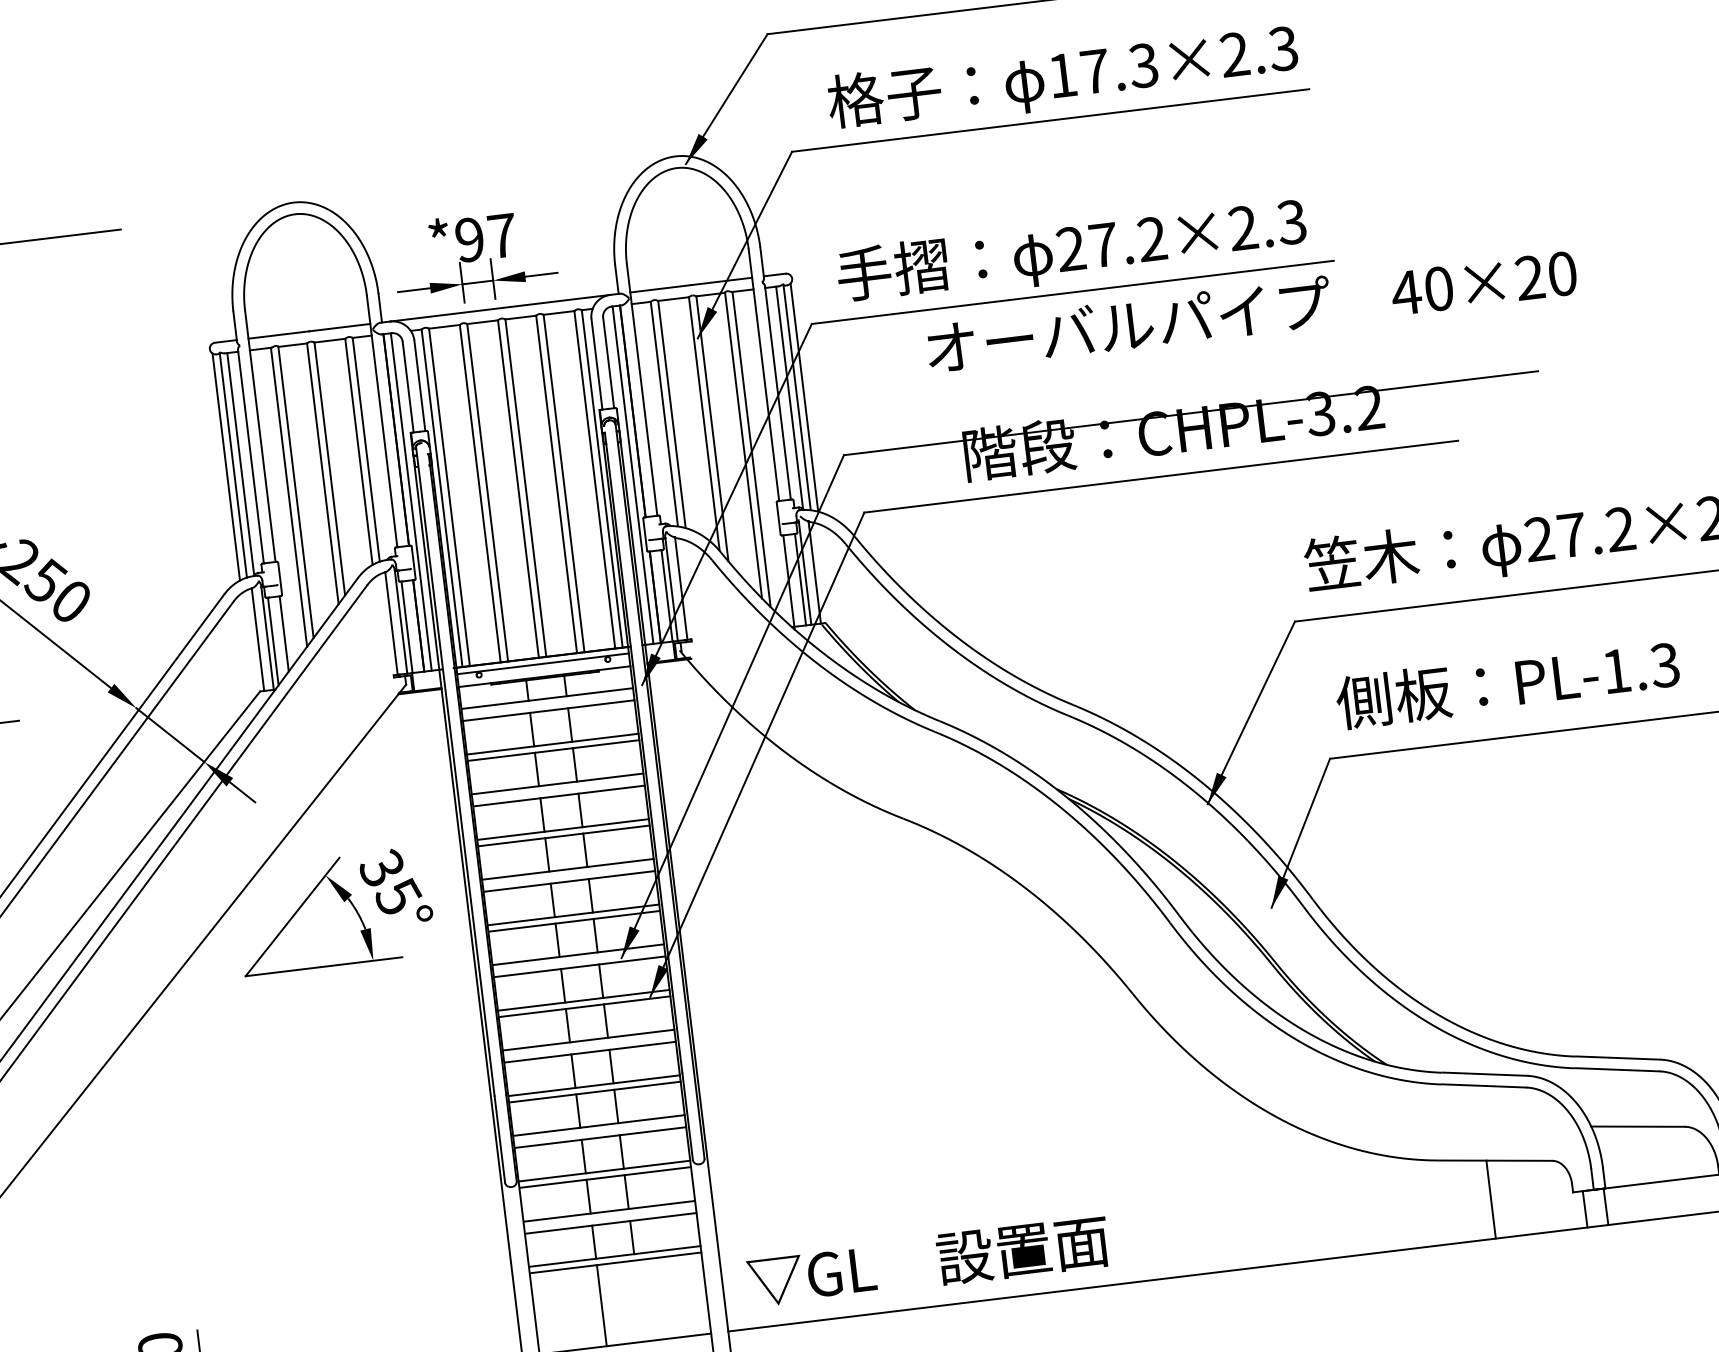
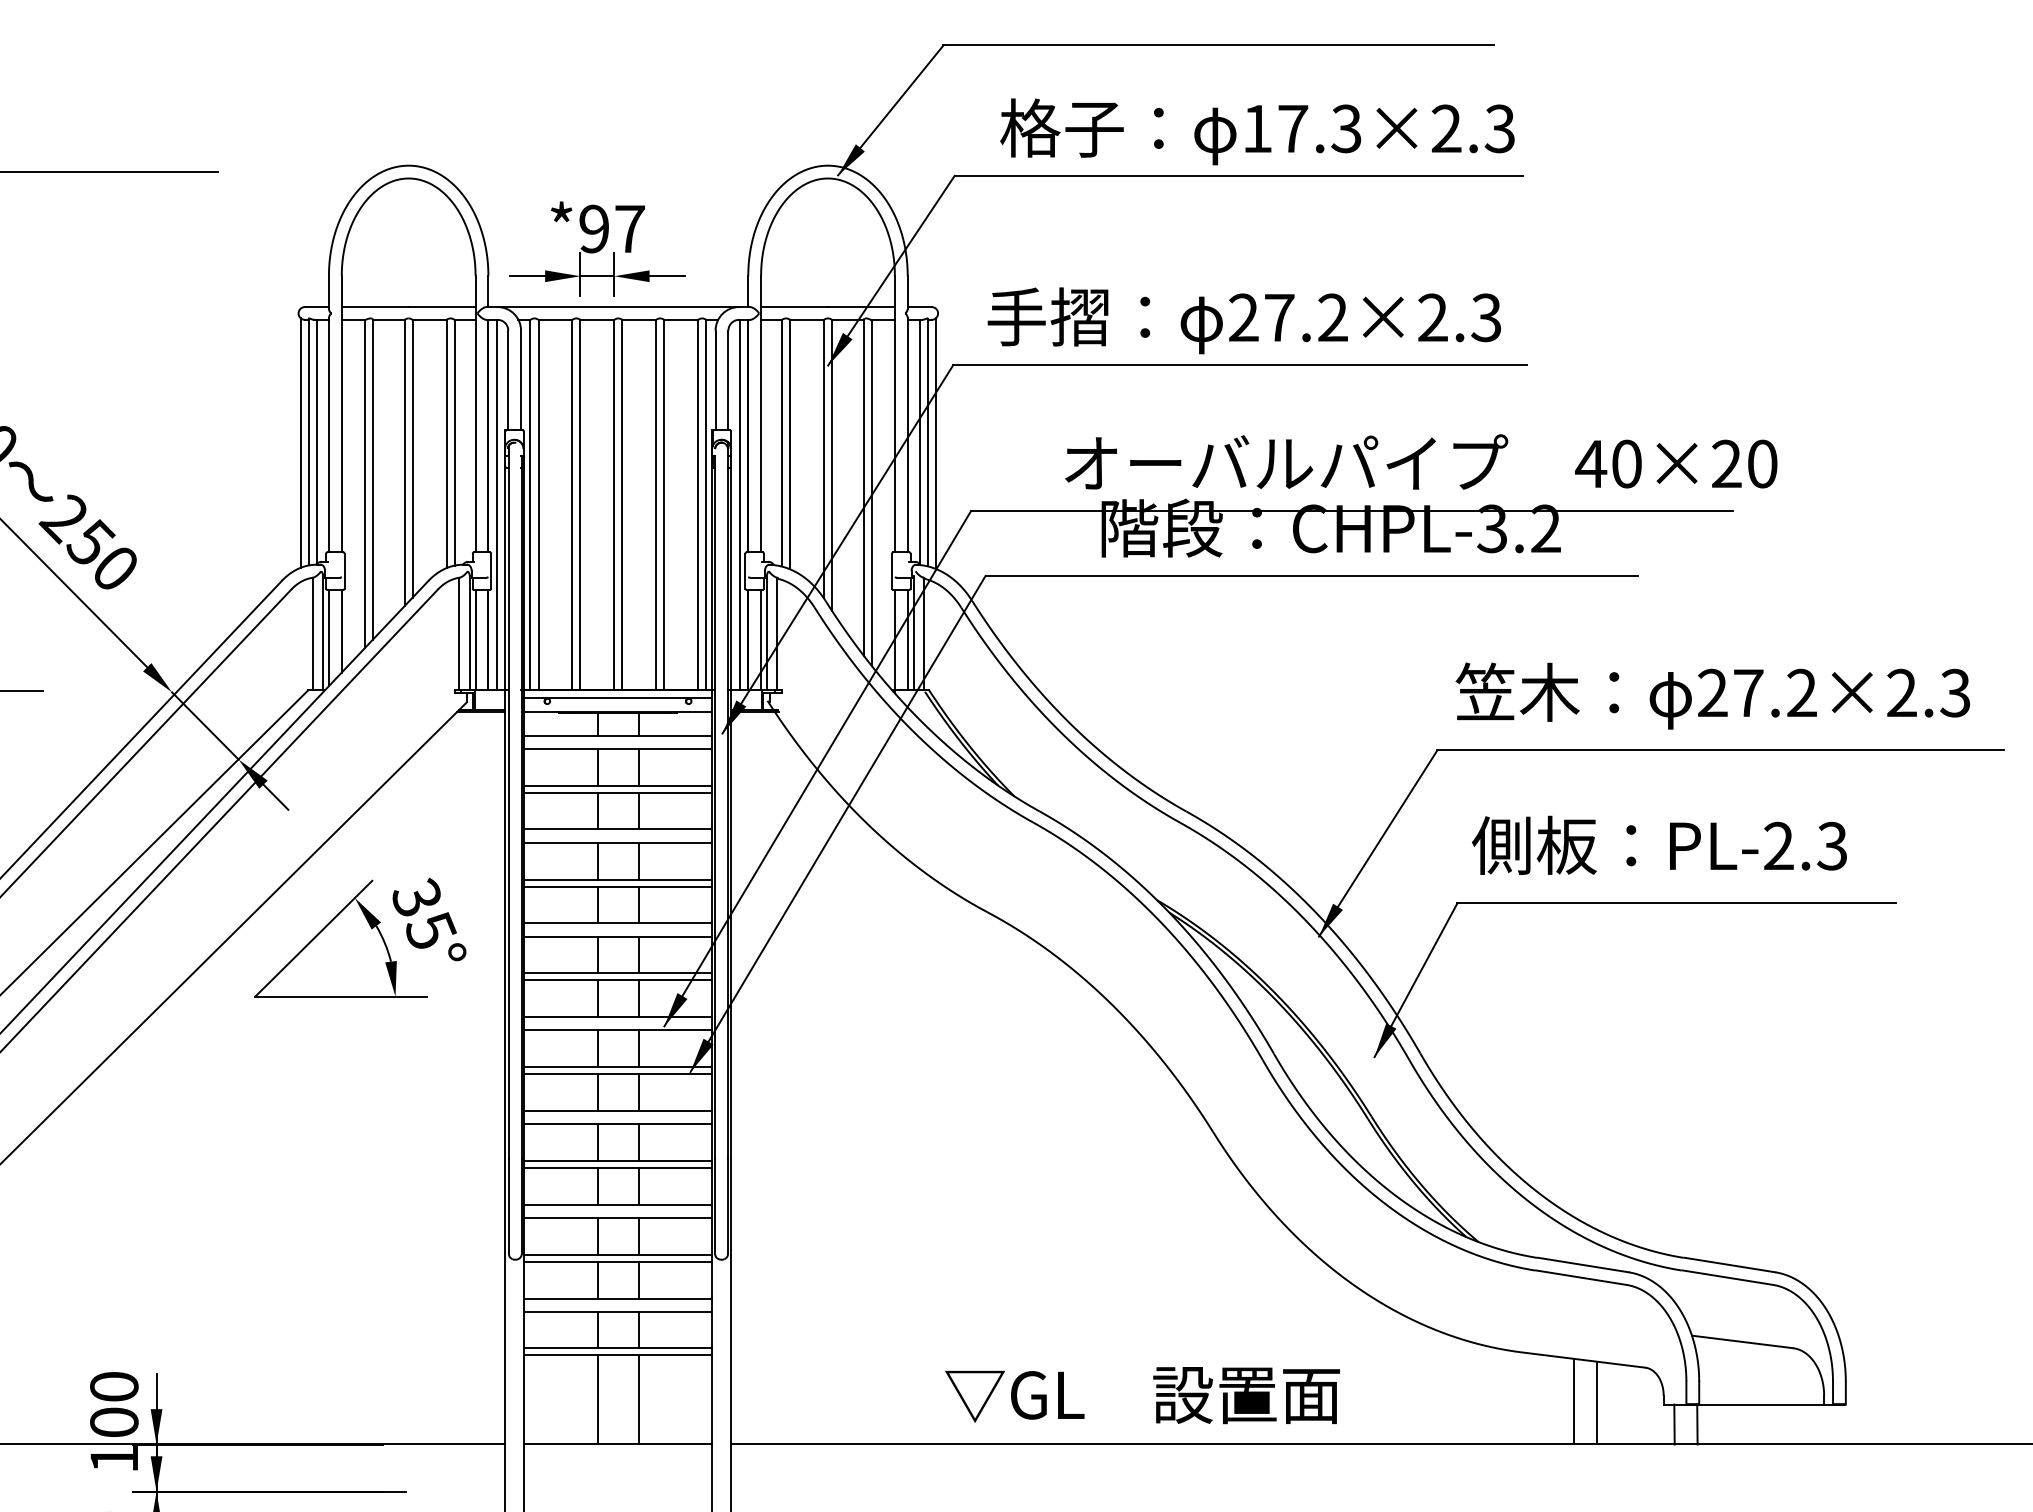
text: (1251, 309) -> (1421, 461), moved
text: (1616, 670) -> (1778, 845), PL-1.3 -> PL-2.3
line: (1511, 1197) -> (1596, 1402), added
text: (928, 1262) -> (1142, 1395), moved
line: (639, 1300) -> (639, 1399), added

